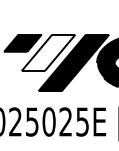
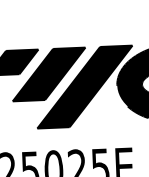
fill: (48, 52) -> (49, 73), added

